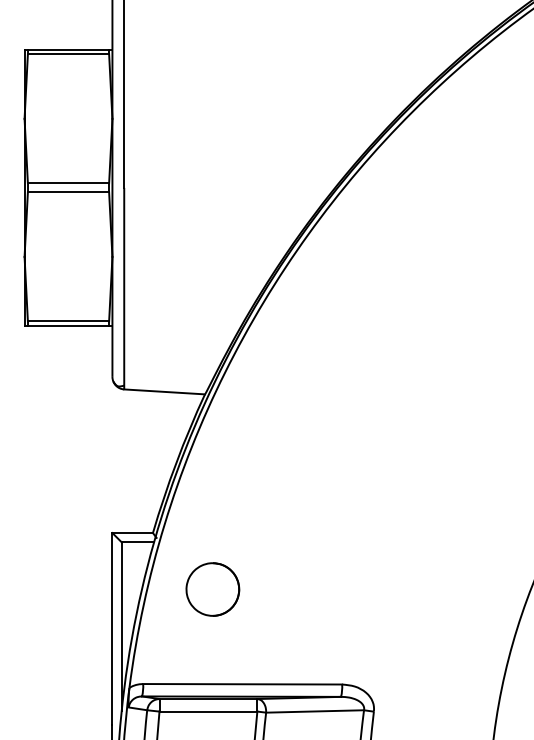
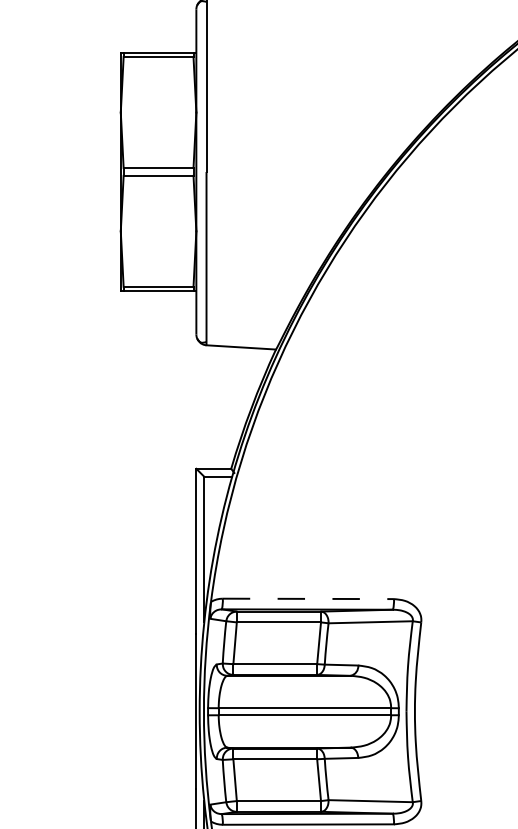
part: (212, 588) -> (282, 516), removed
line: (242, 683) -> (308, 598), solid -> dashed

